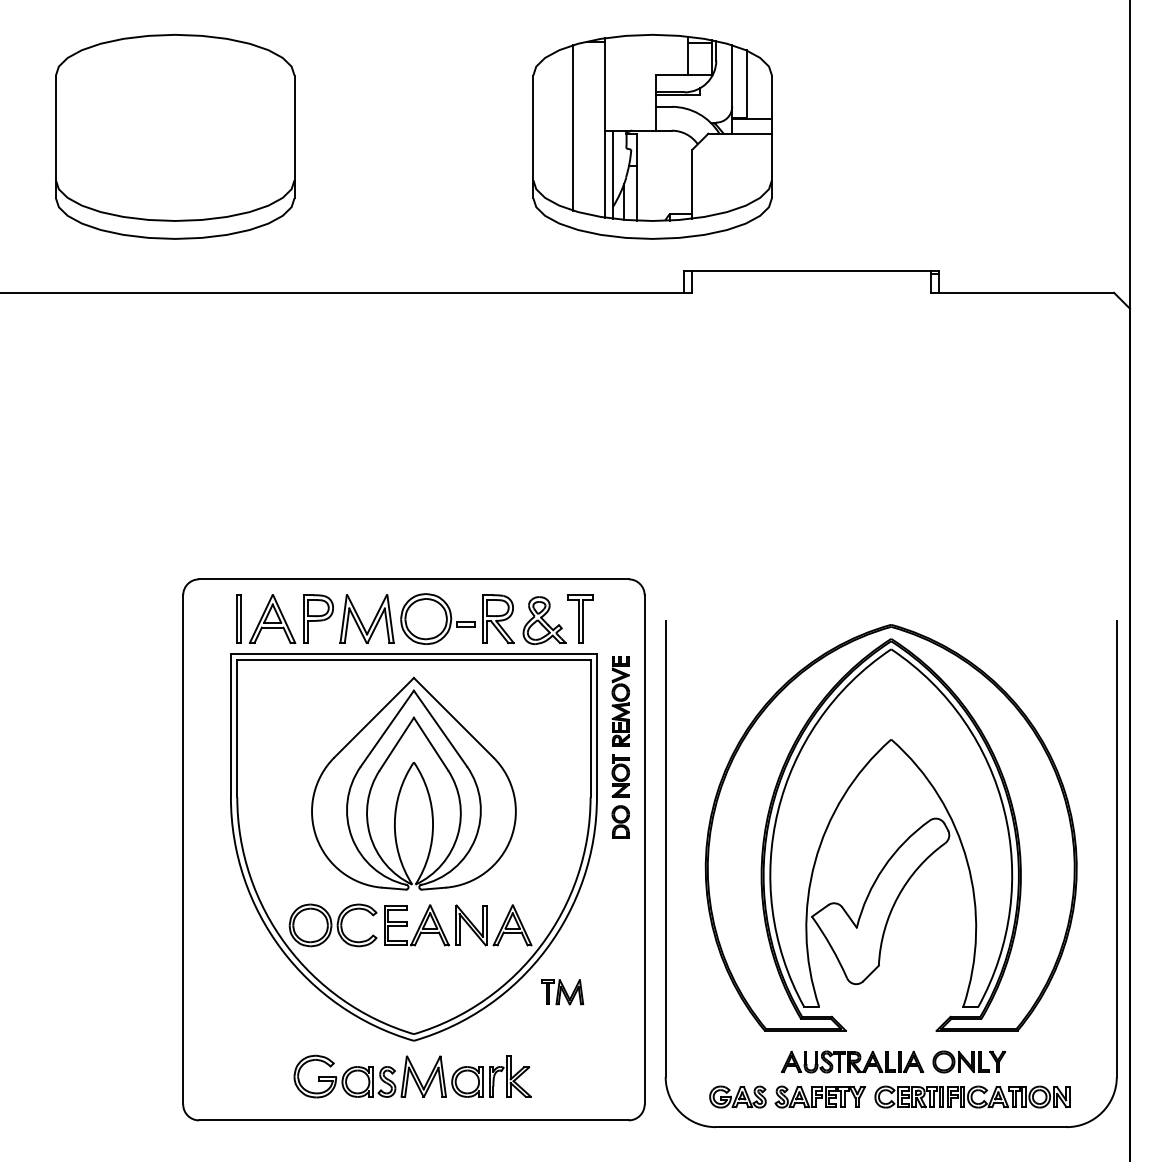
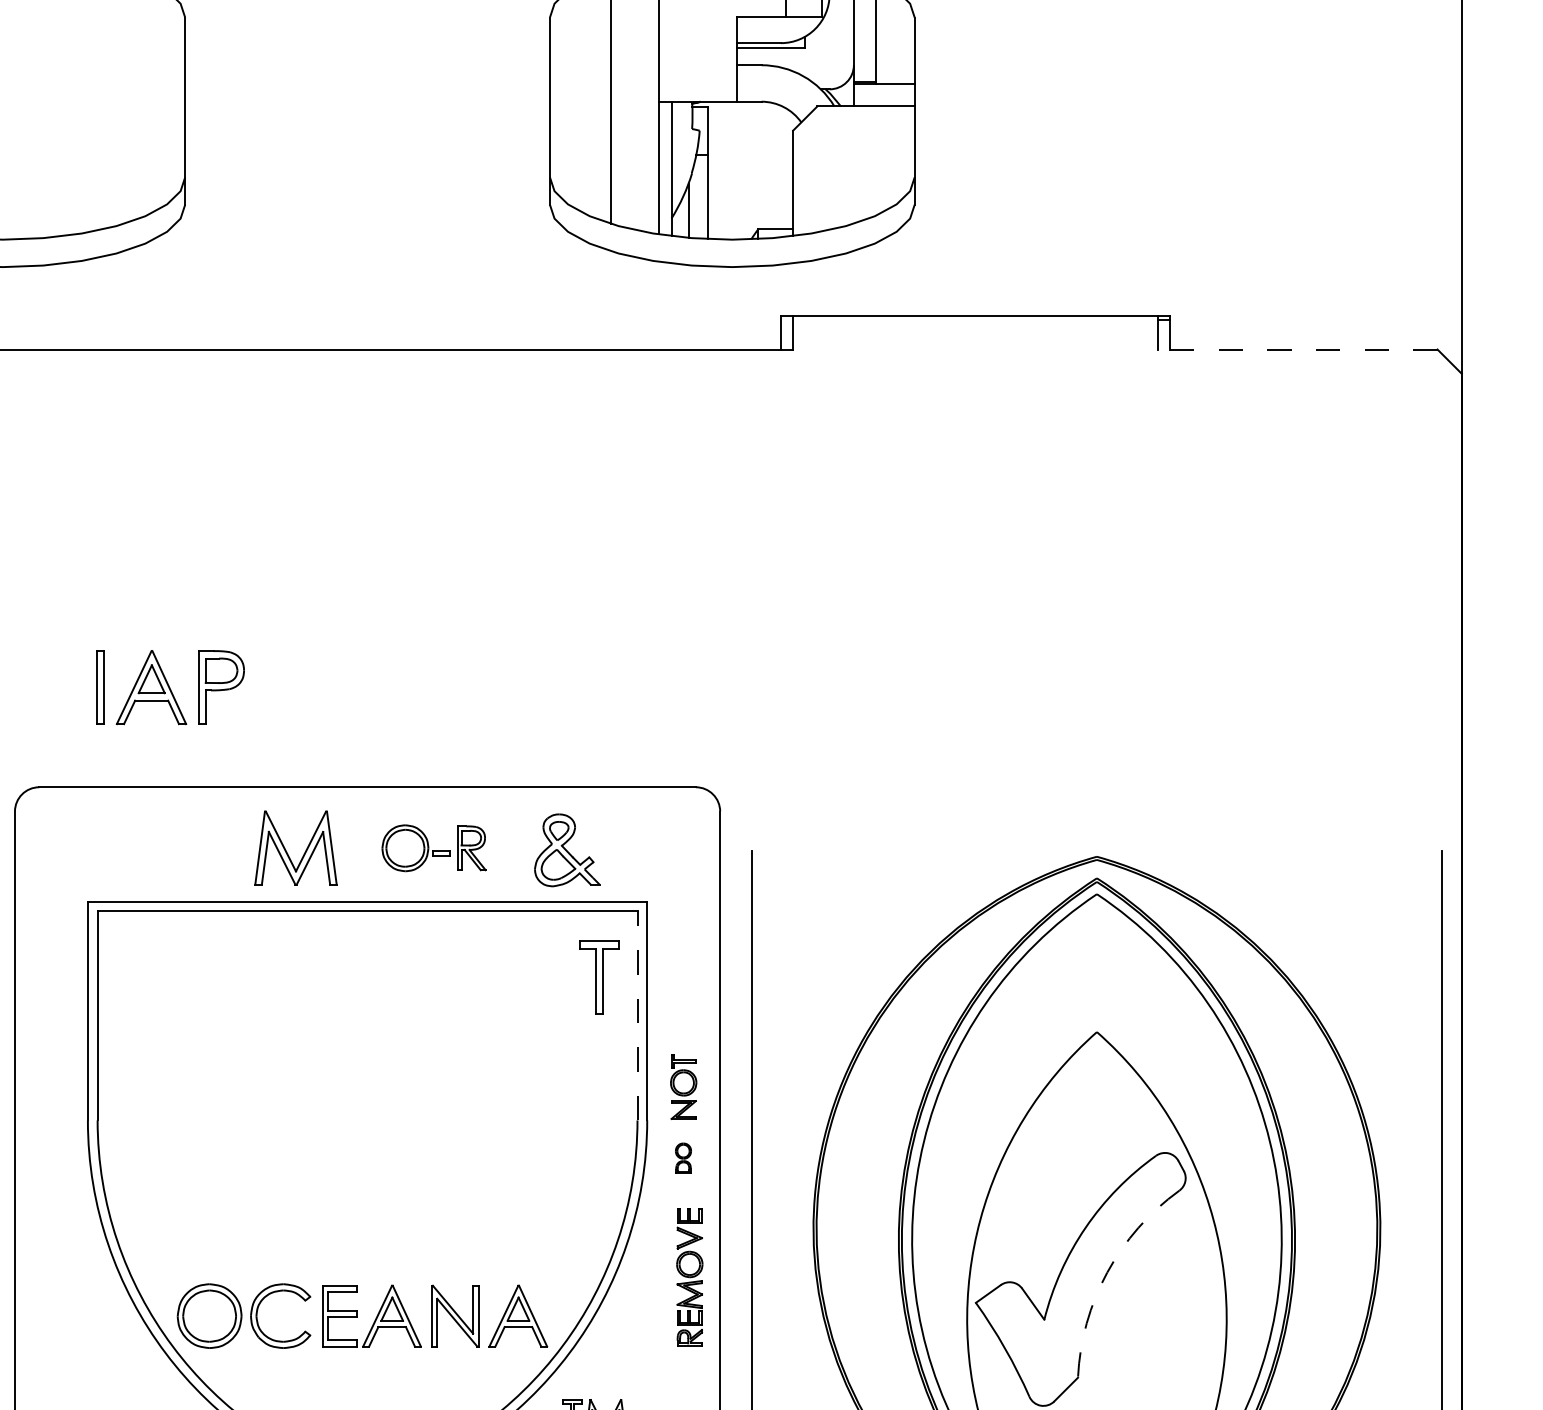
line: (1022, 292) -> (1297, 348), solid -> dashed
part: (284, 618) -> (169, 686), moved
part: (580, 618) -> (599, 977), moved
part: (457, 619) -> (434, 848), size x0.6
part: (620, 701) -> (689, 1278), moved
line: (590, 728) -> (637, 1015), solid -> dashed
part: (405, 779) -> (354, 1093), removed
part: (620, 821) -> (683, 1157), size x0.6
arc: (898, 896) -> (1108, 1271), solid -> dashed

